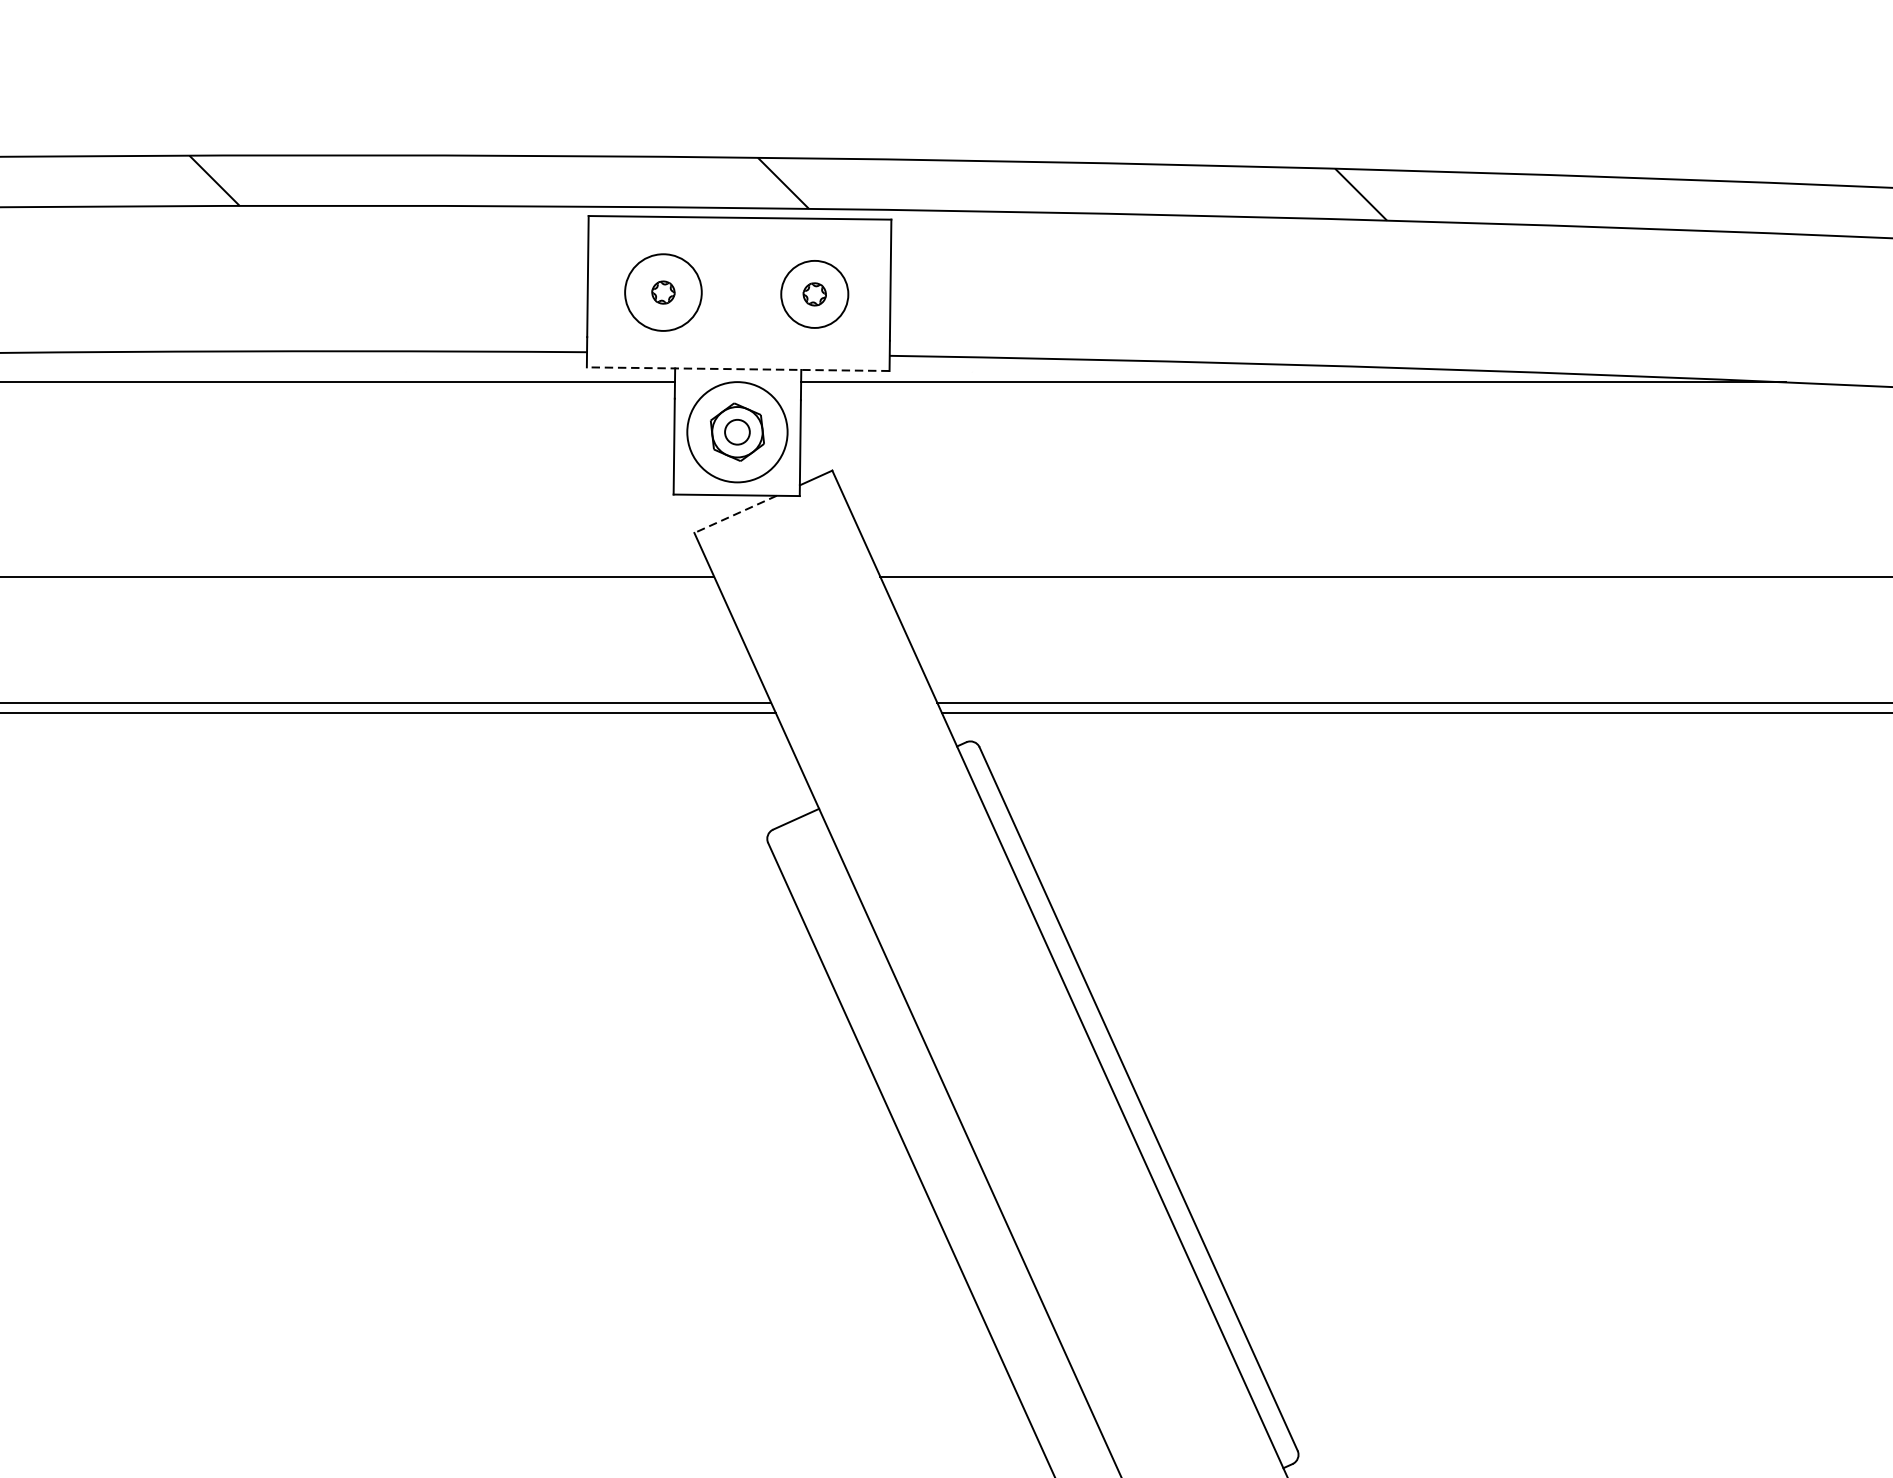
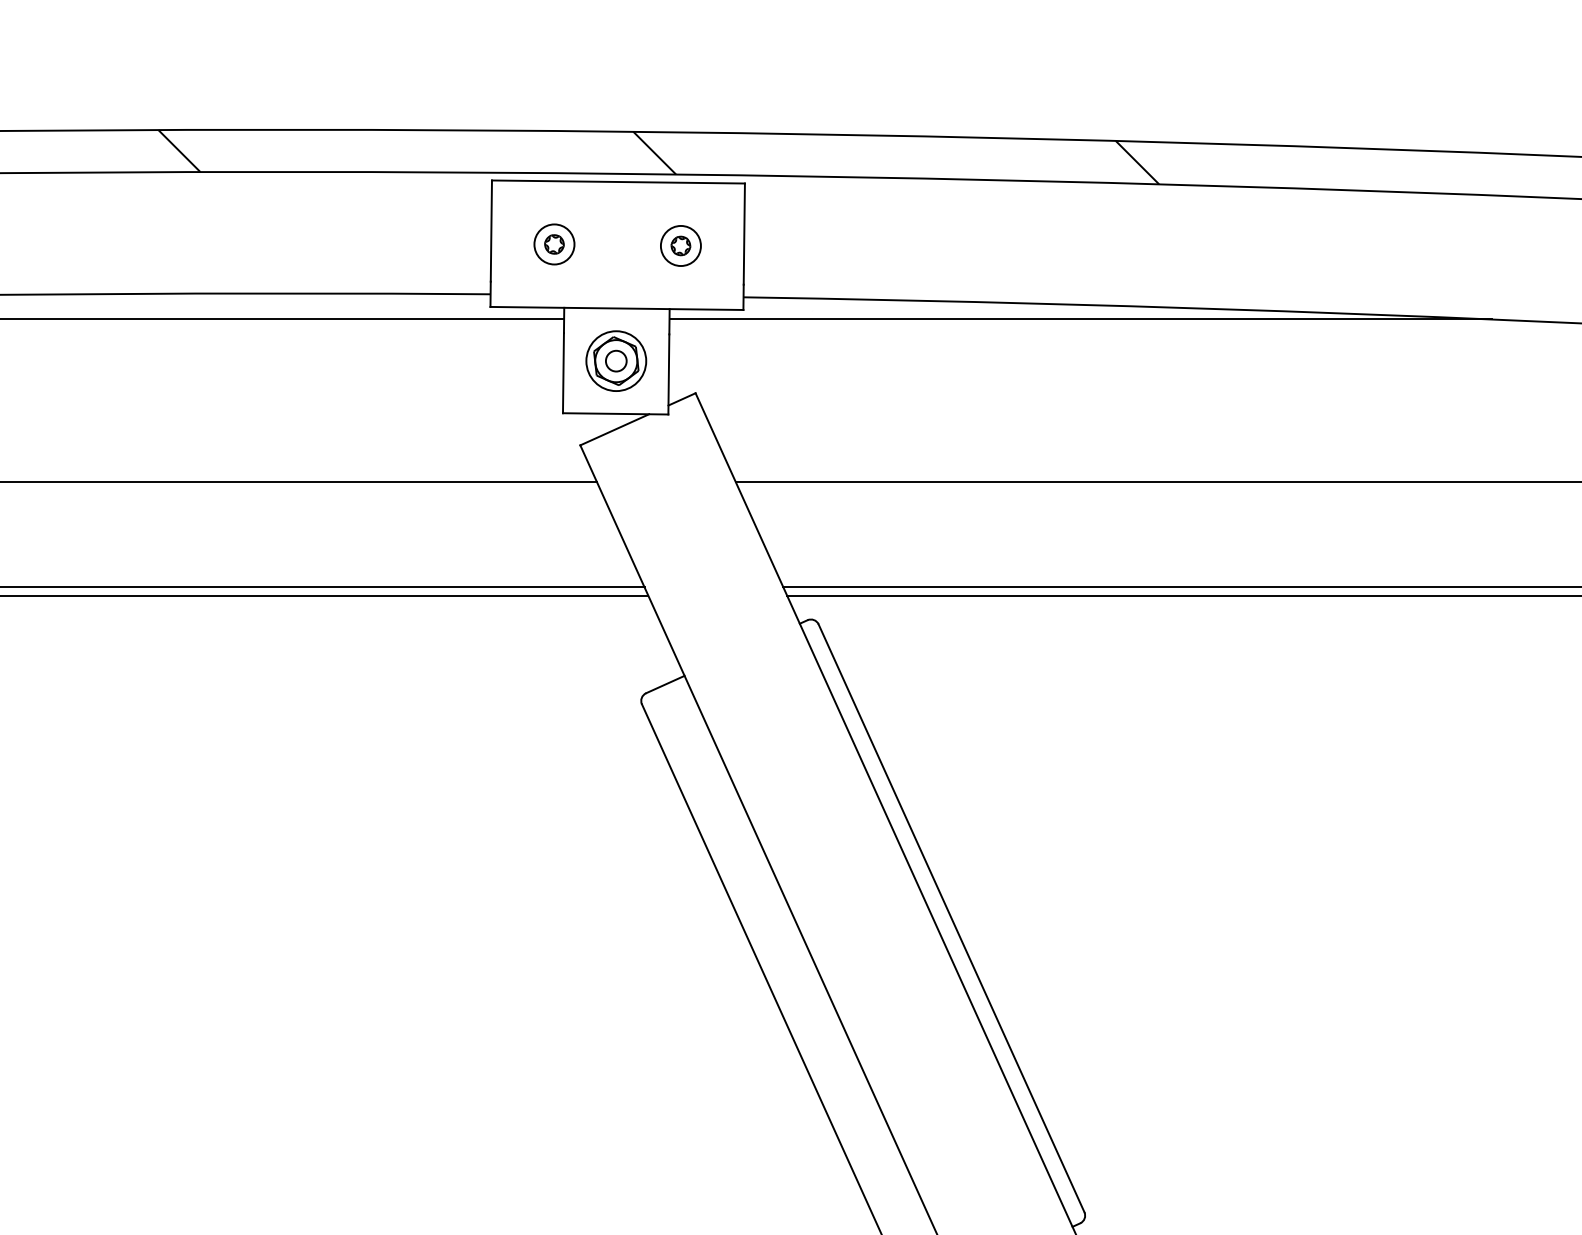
circle: (663, 292) -> (554, 244), size x0.62
circle: (814, 293) -> (680, 245), size x0.71
line: (737, 369) -> (616, 308), dashed -> solid
circle: (737, 432) -> (616, 361), size x0.71
line: (735, 514) -> (614, 429), dashed -> solid

